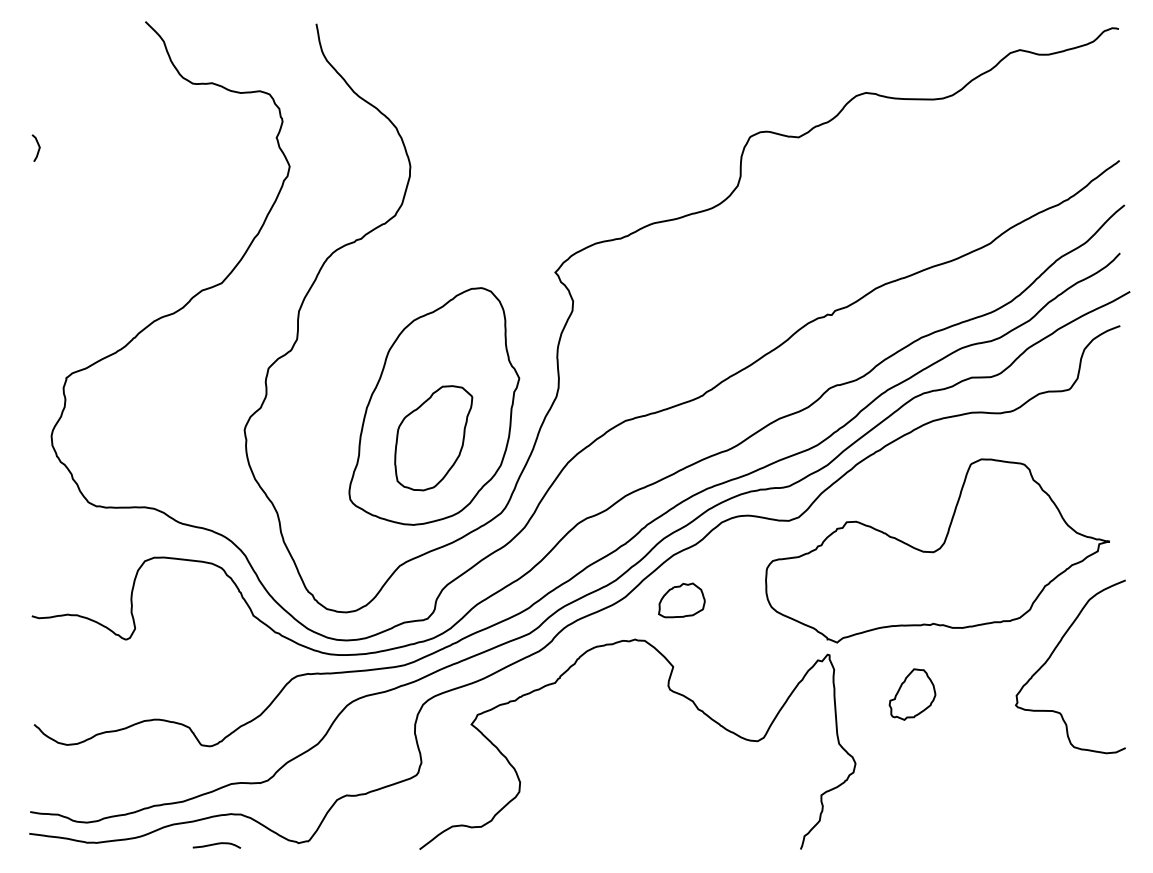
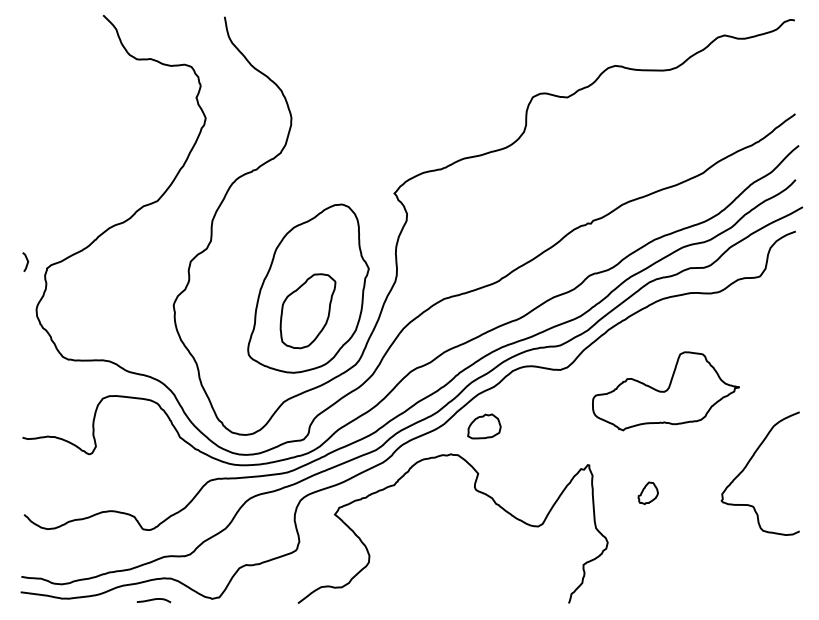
curve: (38, 147) -> (27, 261), moved
part: (937, 550) -> (665, 390), size x0.6
part: (912, 694) -> (648, 493), size x0.6

